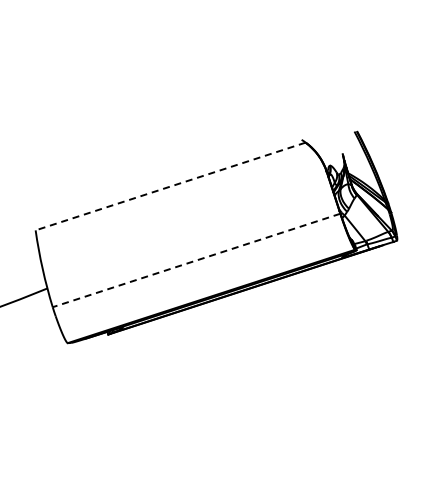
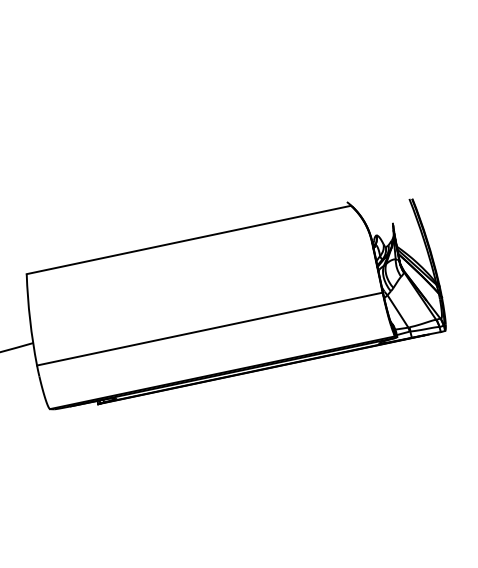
line: (170, 186) -> (188, 239), dashed -> solid
line: (196, 260) -> (209, 329), dashed -> solid

